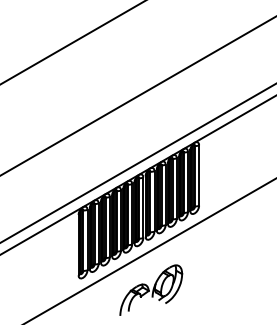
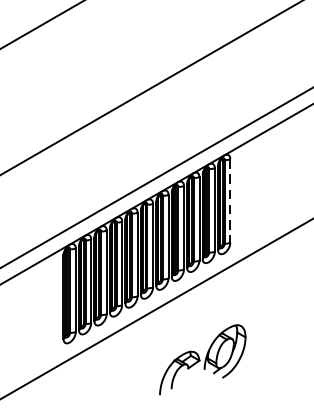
line: (199, 176) -> (230, 202), solid -> dashed
part: (151, 289) -> (203, 358), moved

